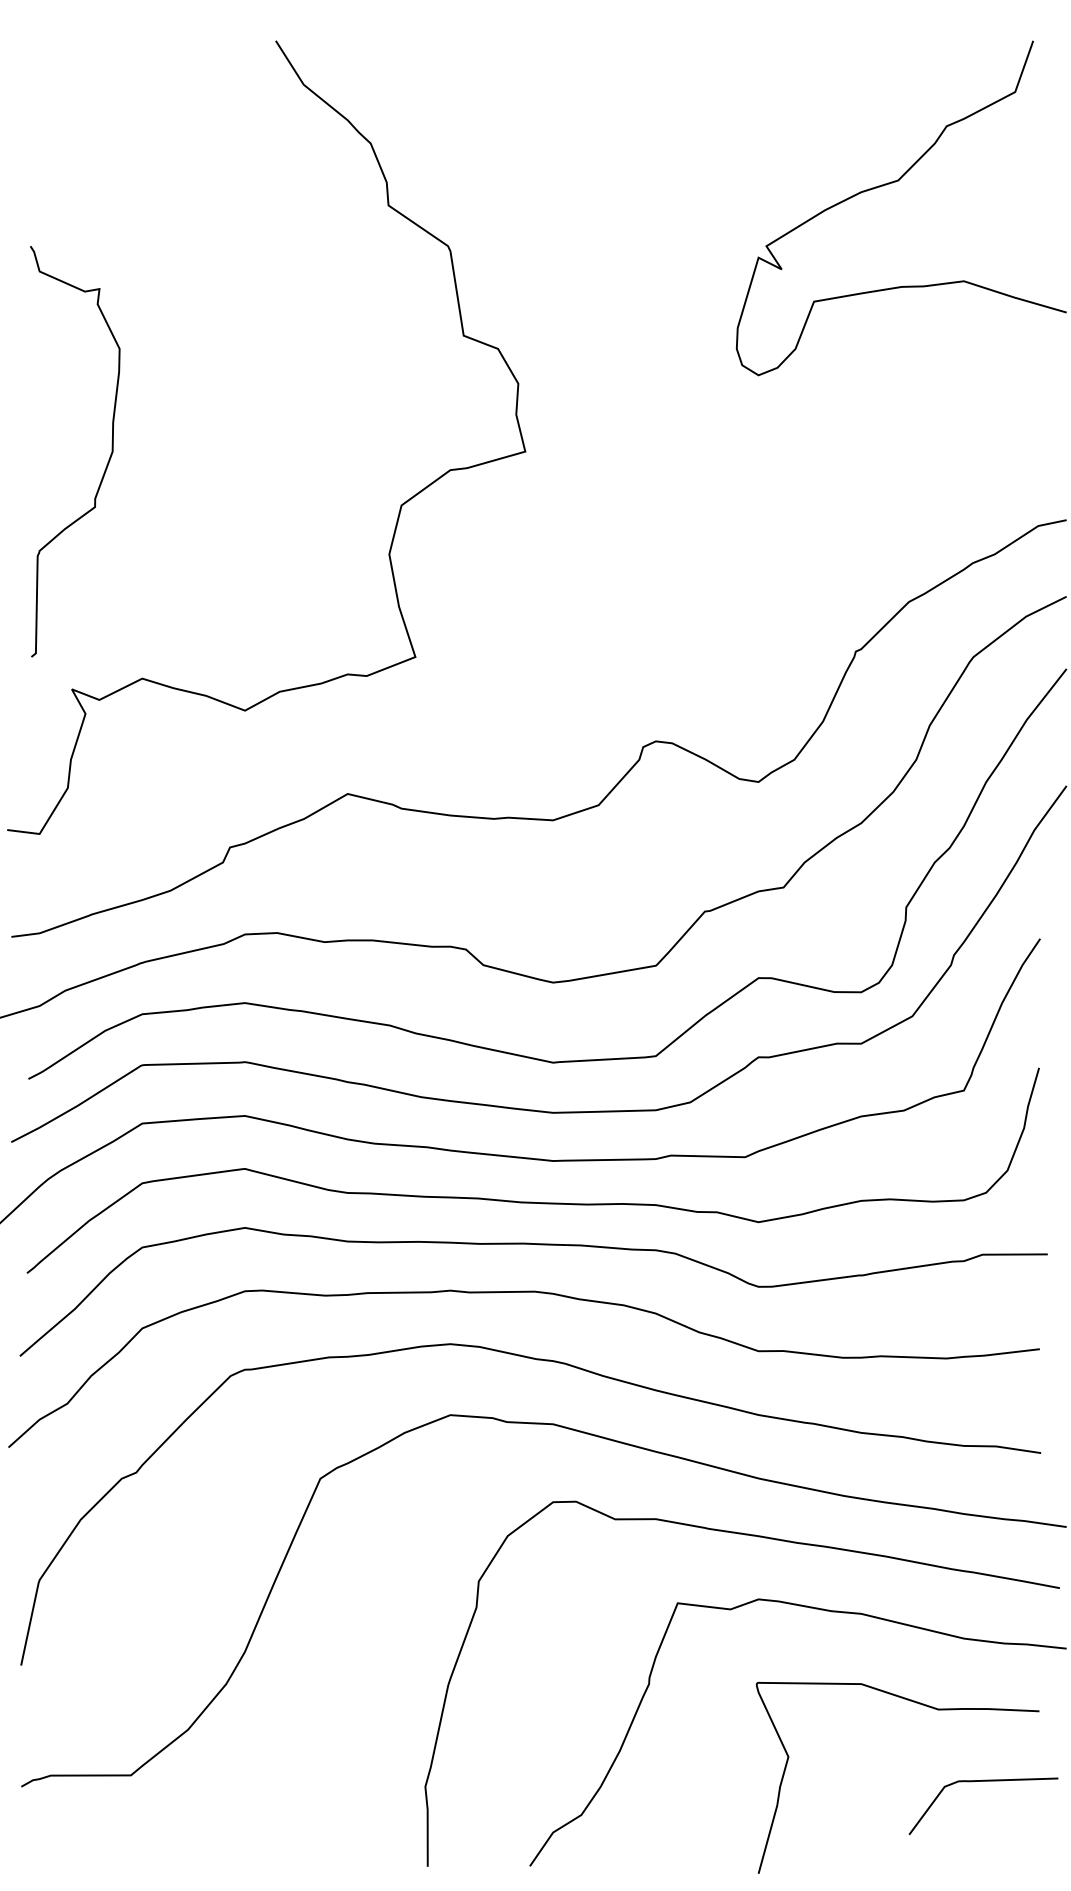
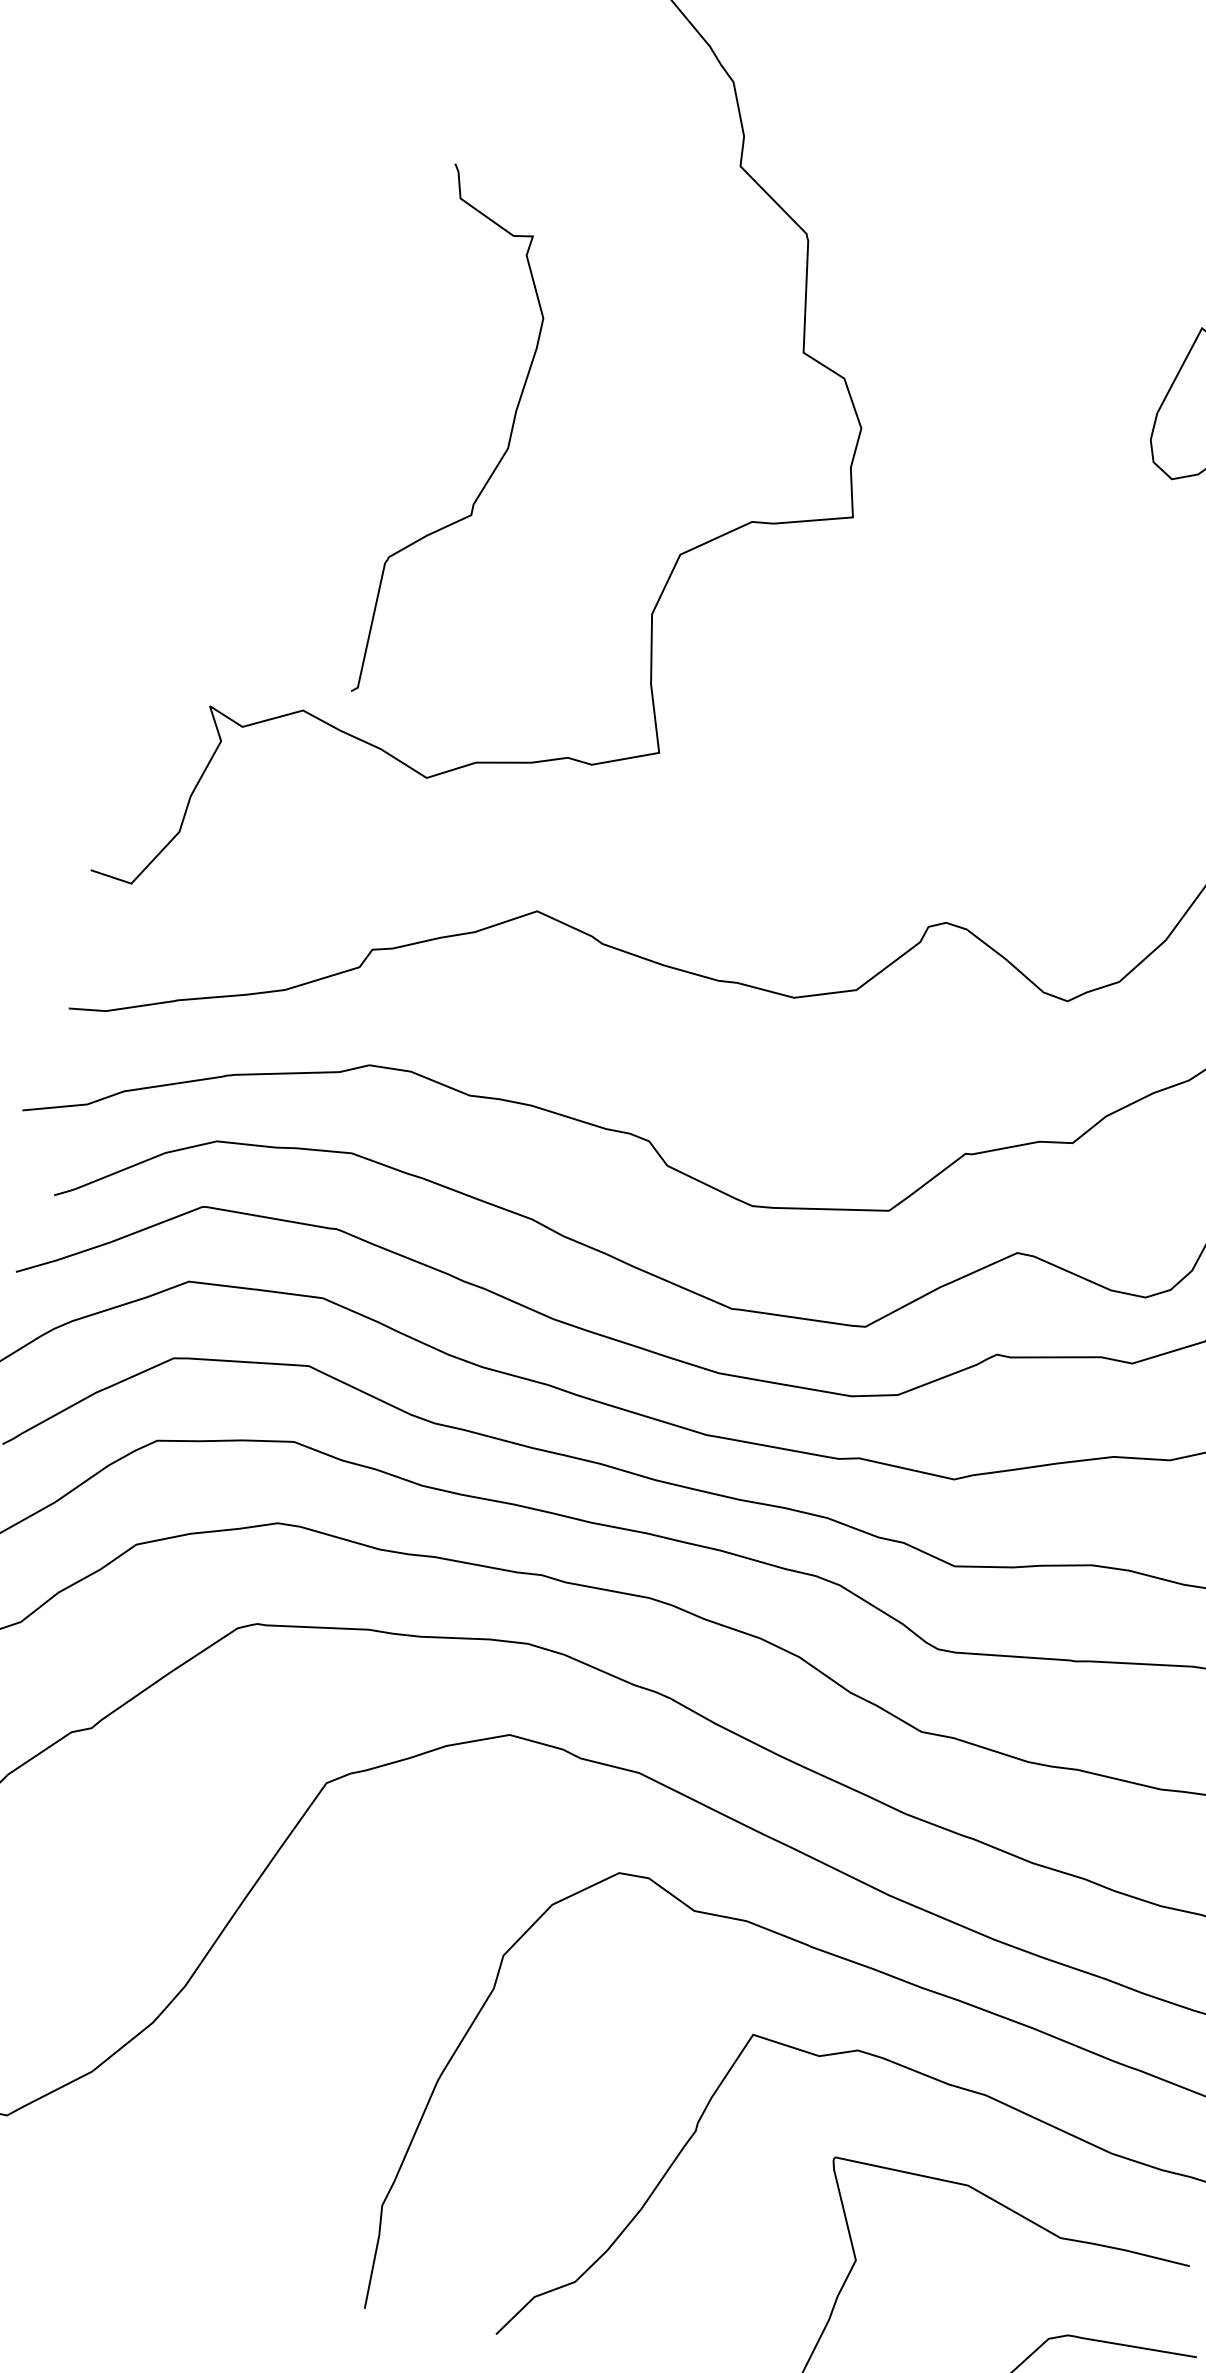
curve: (106, 464) -> (496, 463), moved

